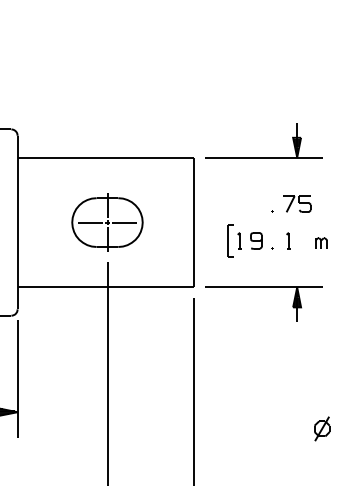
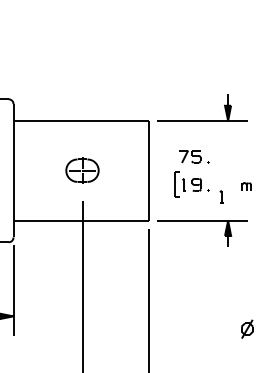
part: (297, 203) -> (190, 156), moved
part: (107, 222) -> (82, 170), size x0.6
part: (288, 240) -> (221, 196), moved

